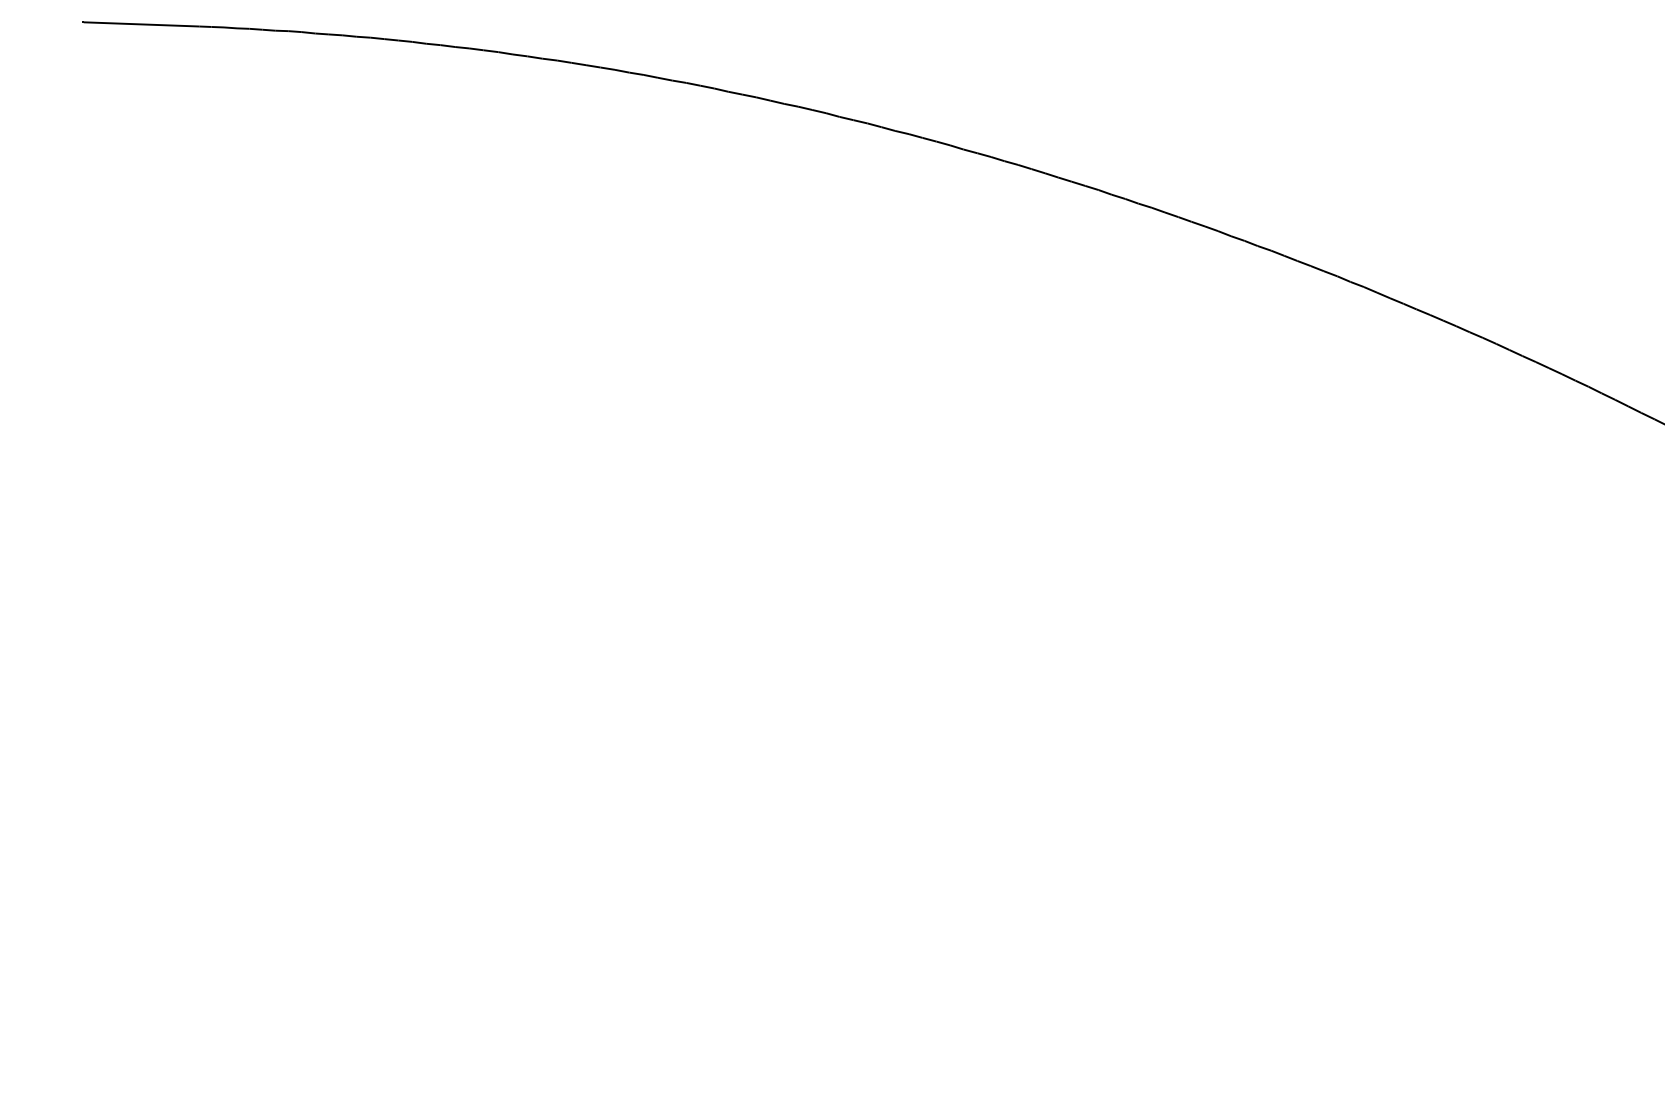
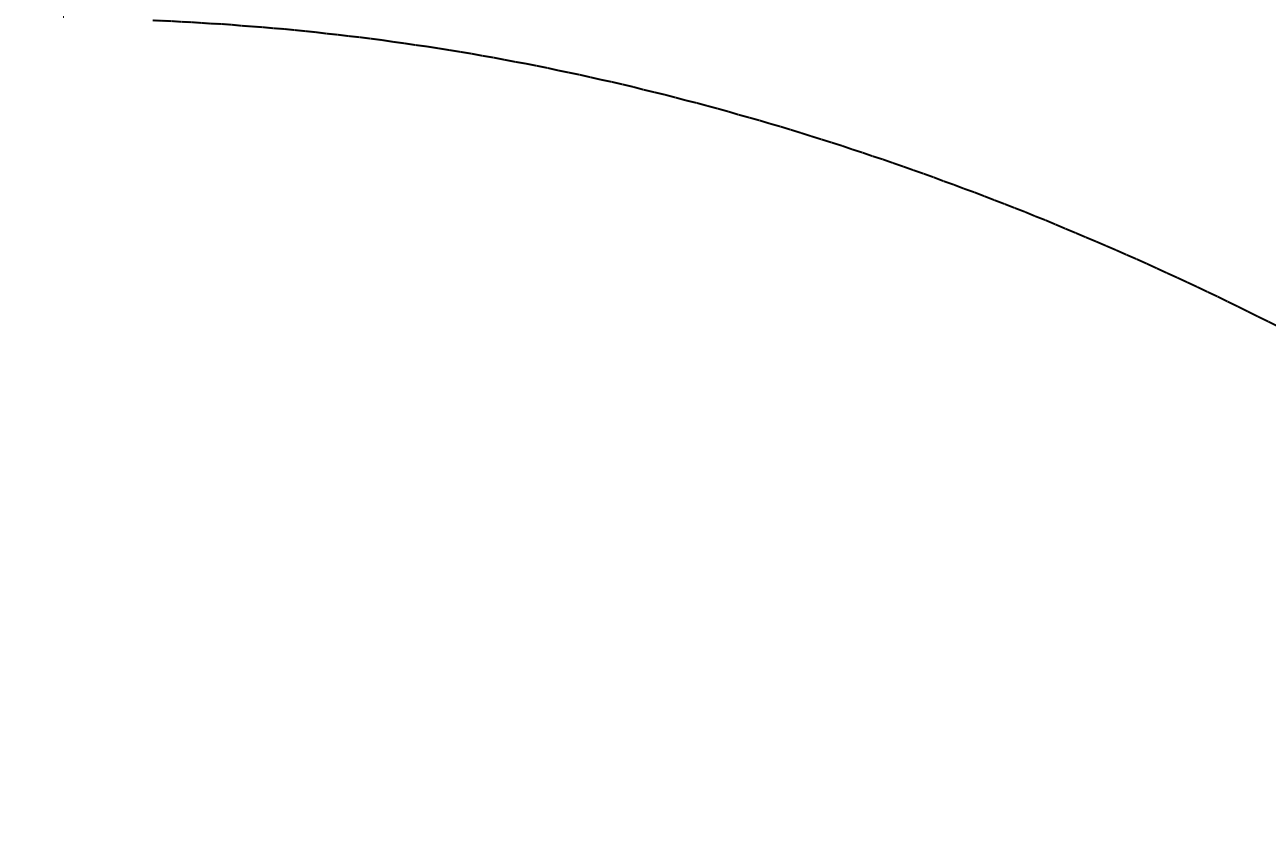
line: (141, 24) -> (108, 18), removed

